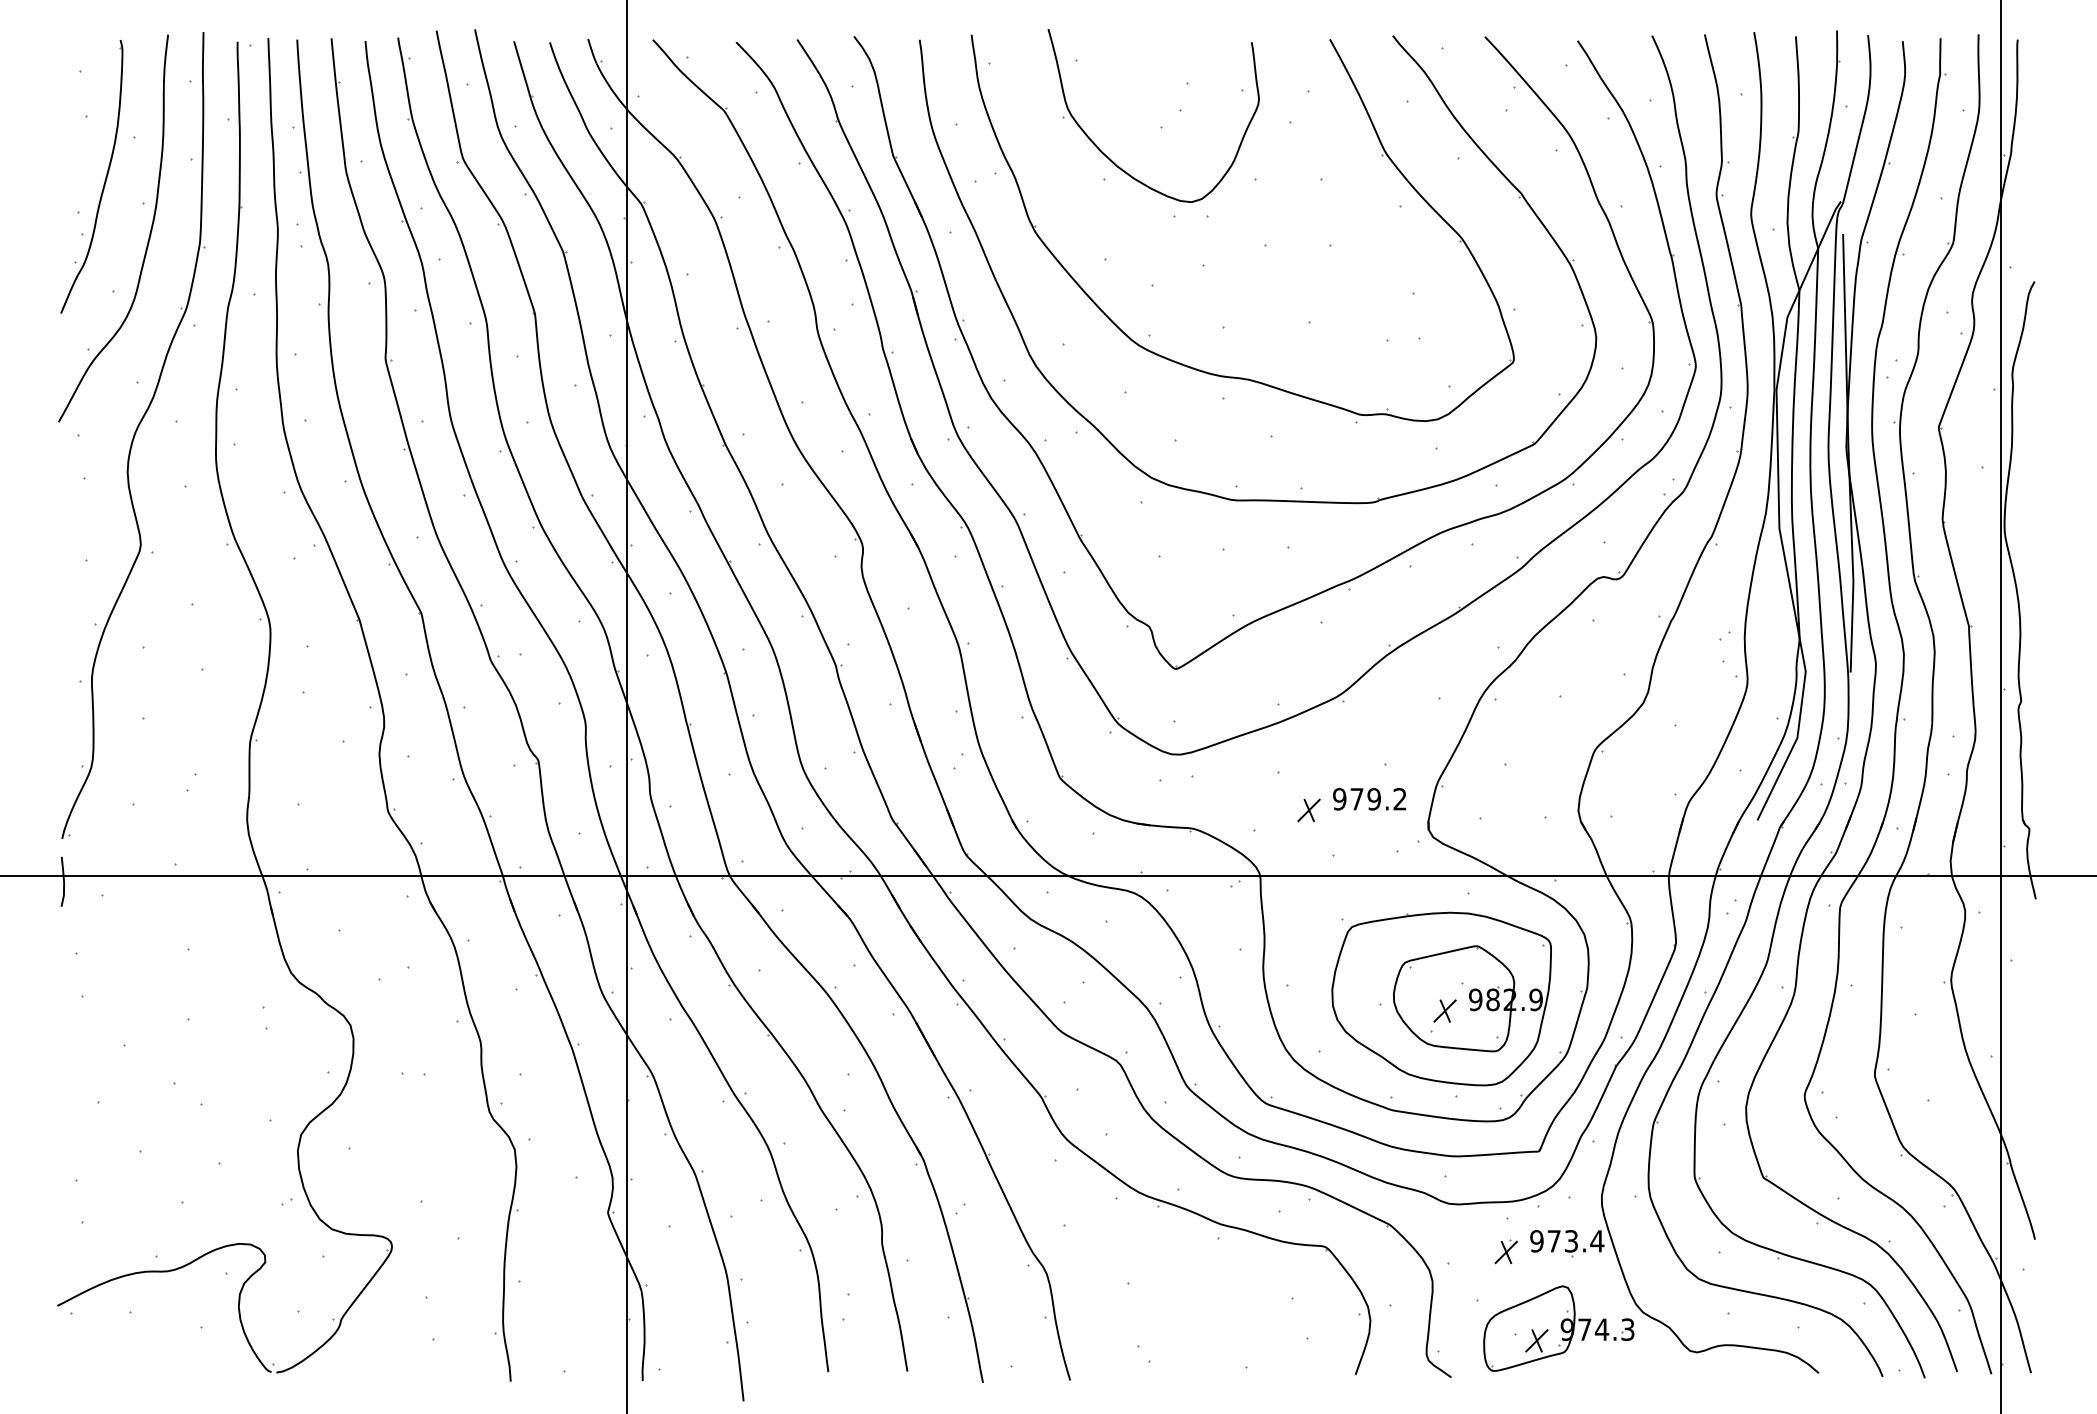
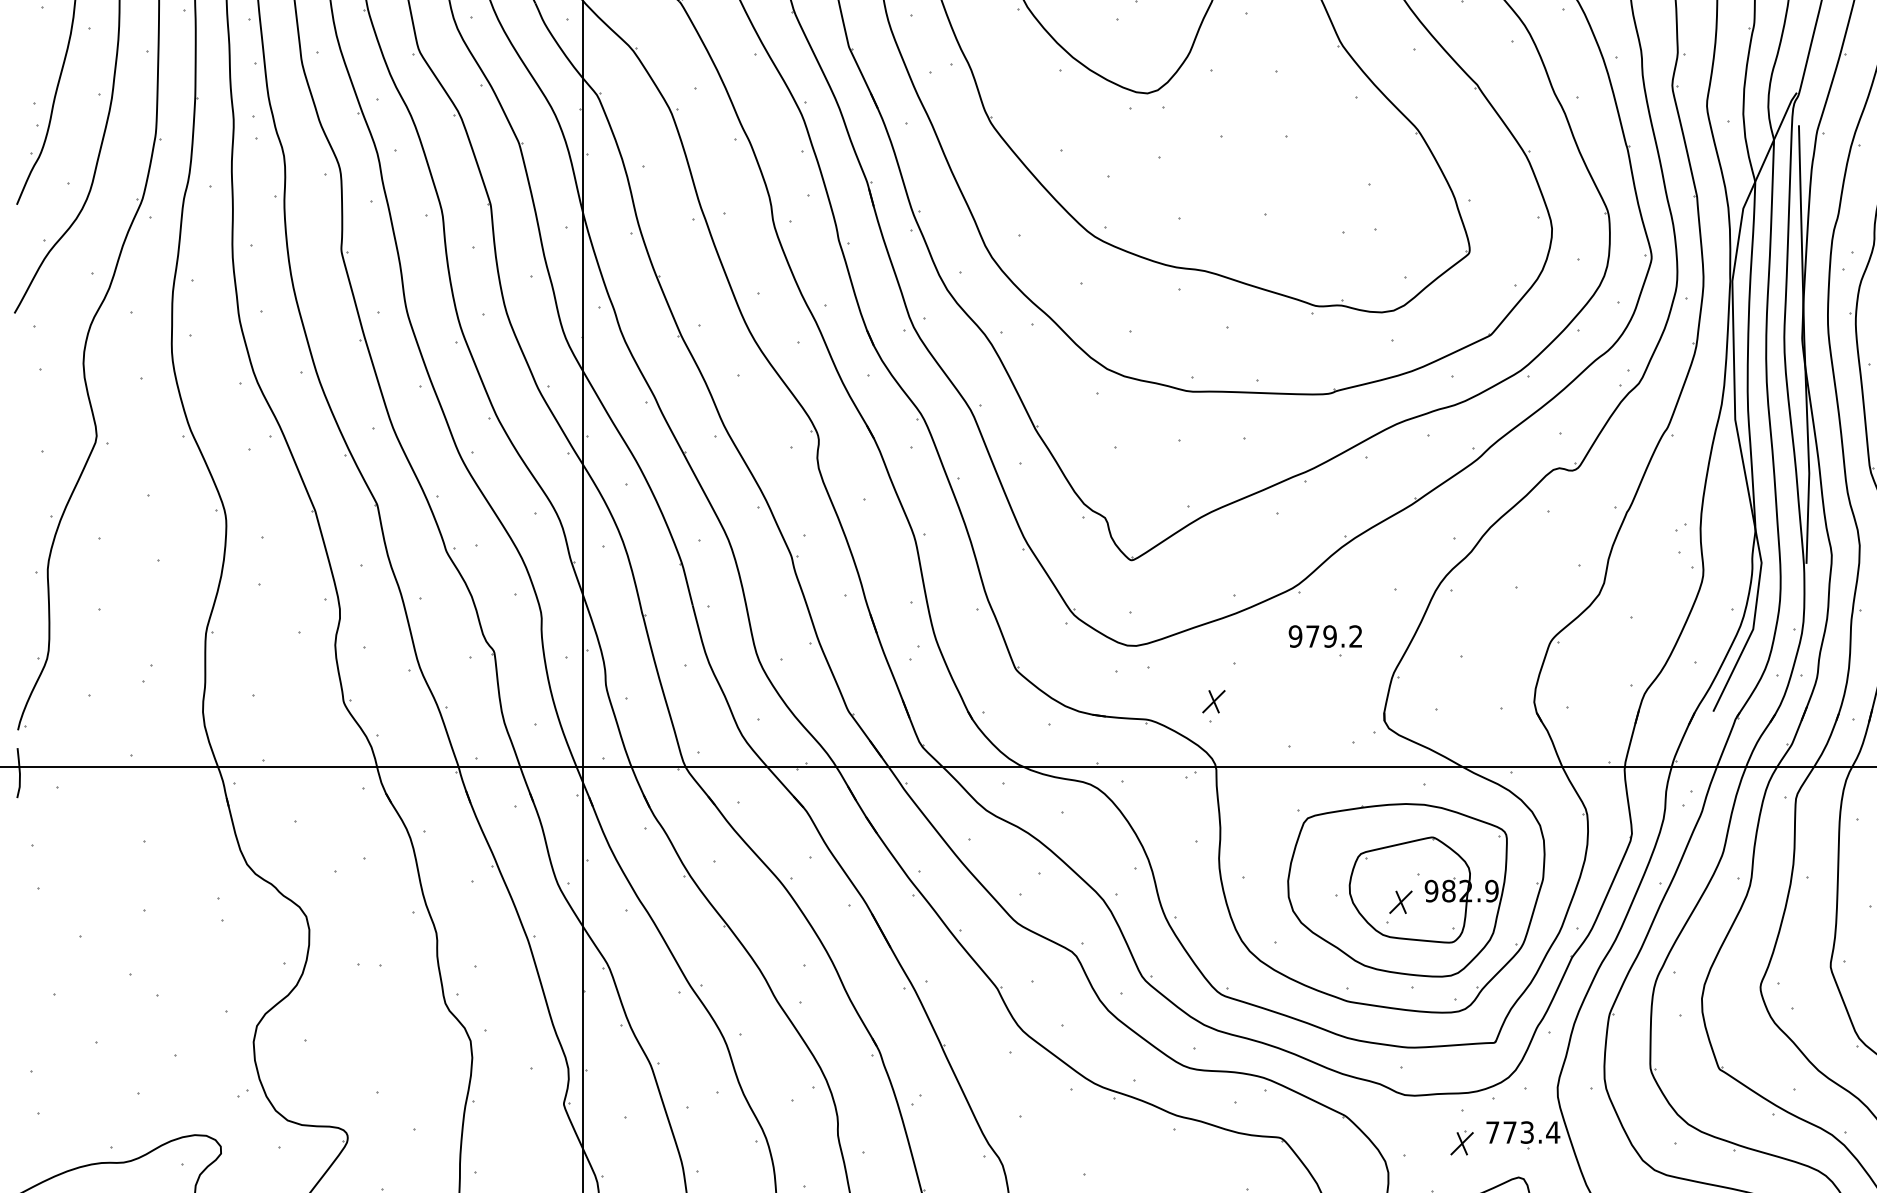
text: (1369, 799) -> (1325, 636), moved
part: (1308, 810) -> (1213, 701), moved
text: (1536, 1241) -> (1492, 1132), 973.4 -> 773.4

